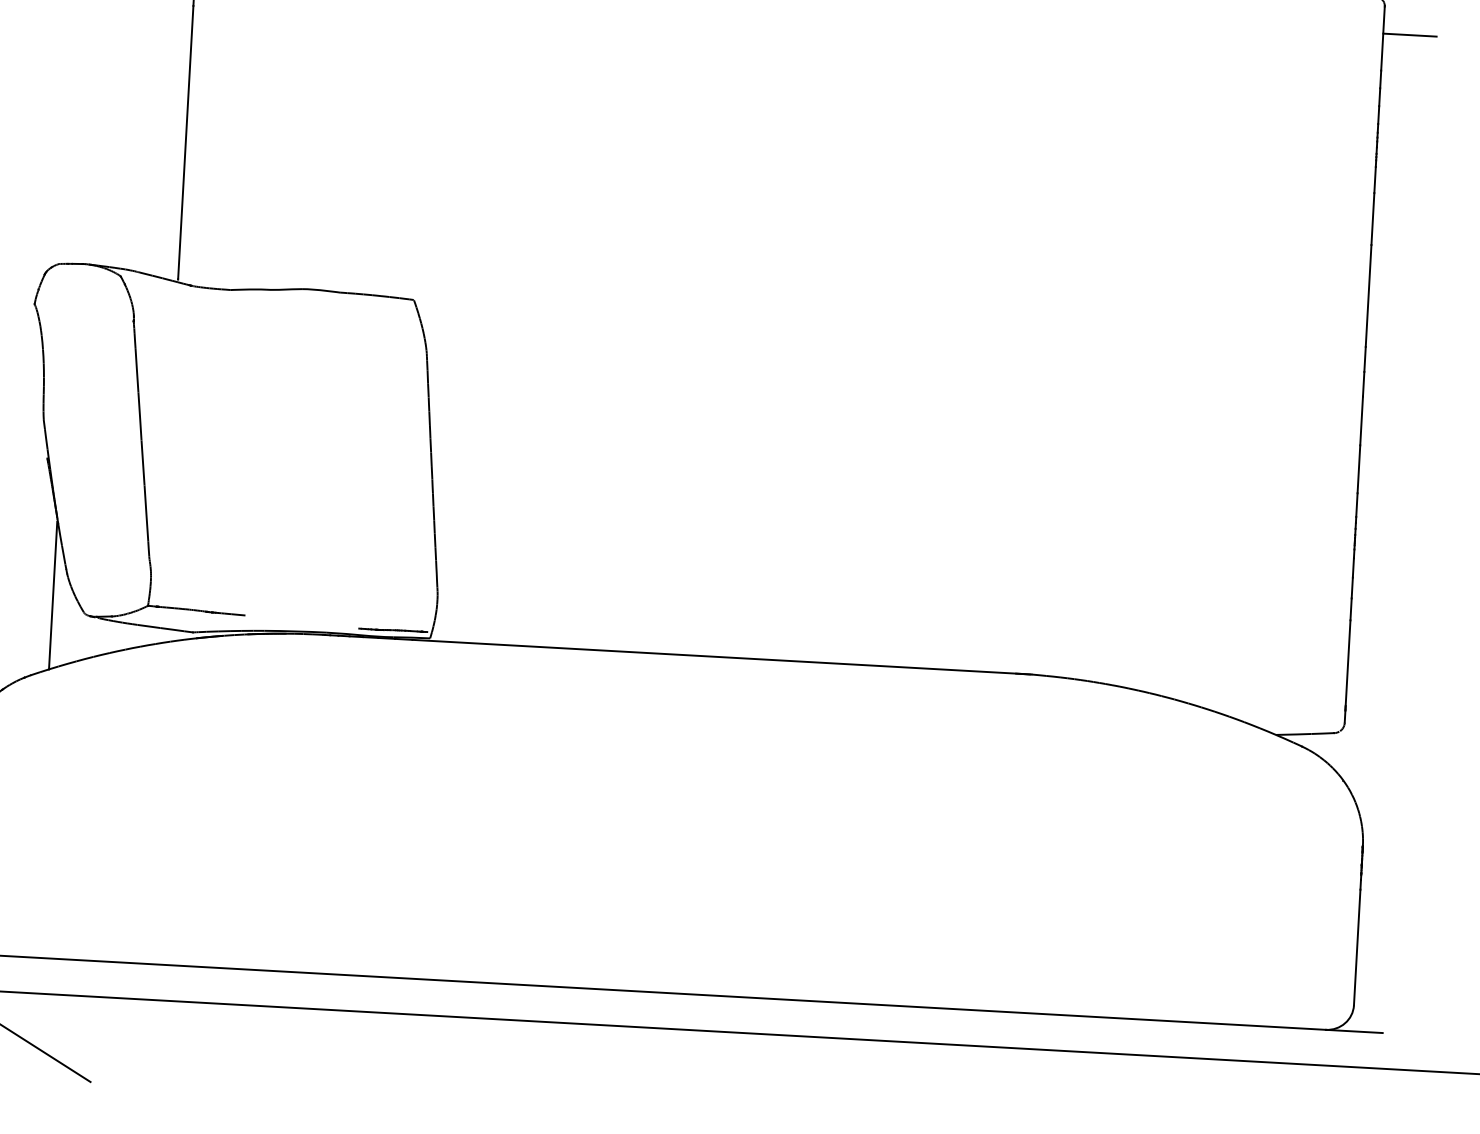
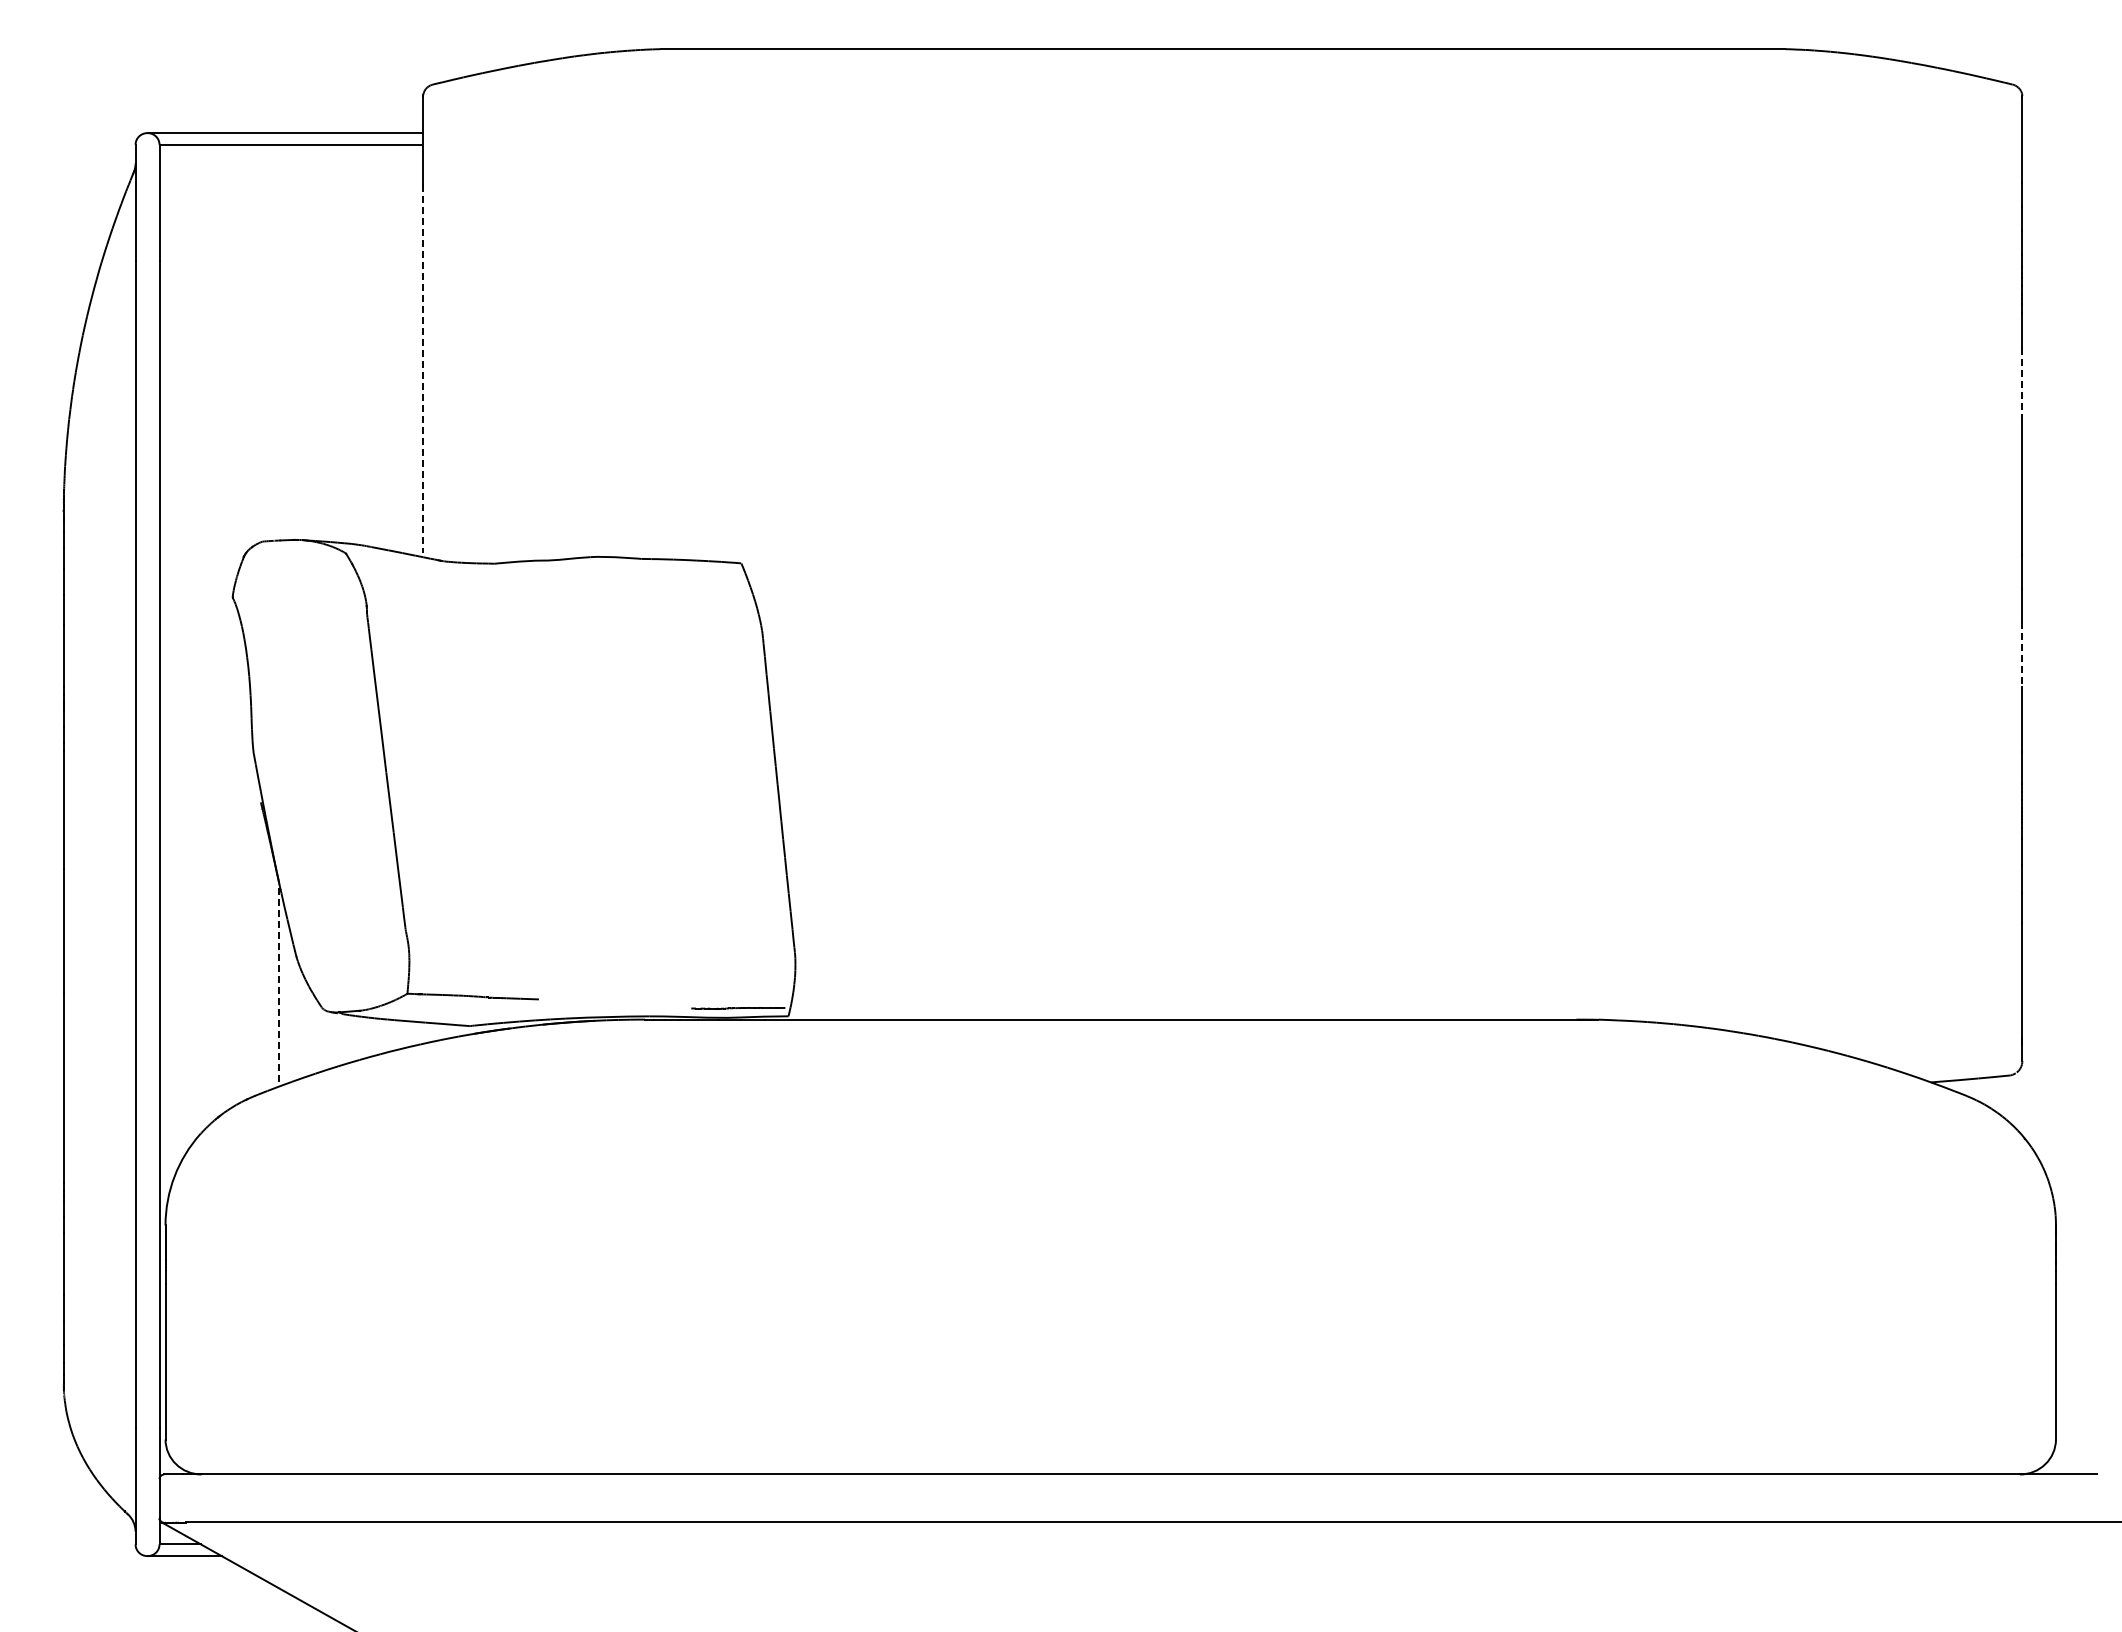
line: (1410, 35) -> (2058, 133), removed
line: (185, 142) -> (423, 369), solid -> dashed
line: (1373, 218) -> (2022, 382), solid -> dashed
line: (1361, 420) -> (2022, 654), solid -> dashed
line: (53, 595) -> (279, 987), solid -> dashed

